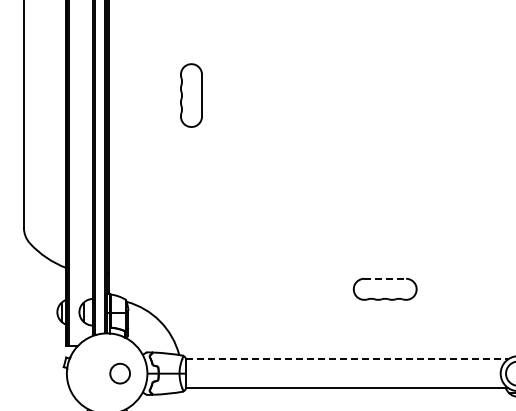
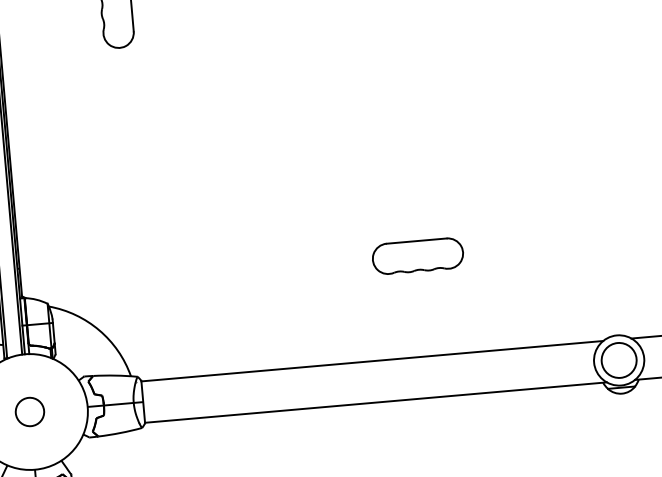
line: (385, 278) -> (417, 240), dashed -> solid
line: (347, 359) -> (372, 361), dashed -> solid
circle: (119, 373) -> (29, 411), moved

